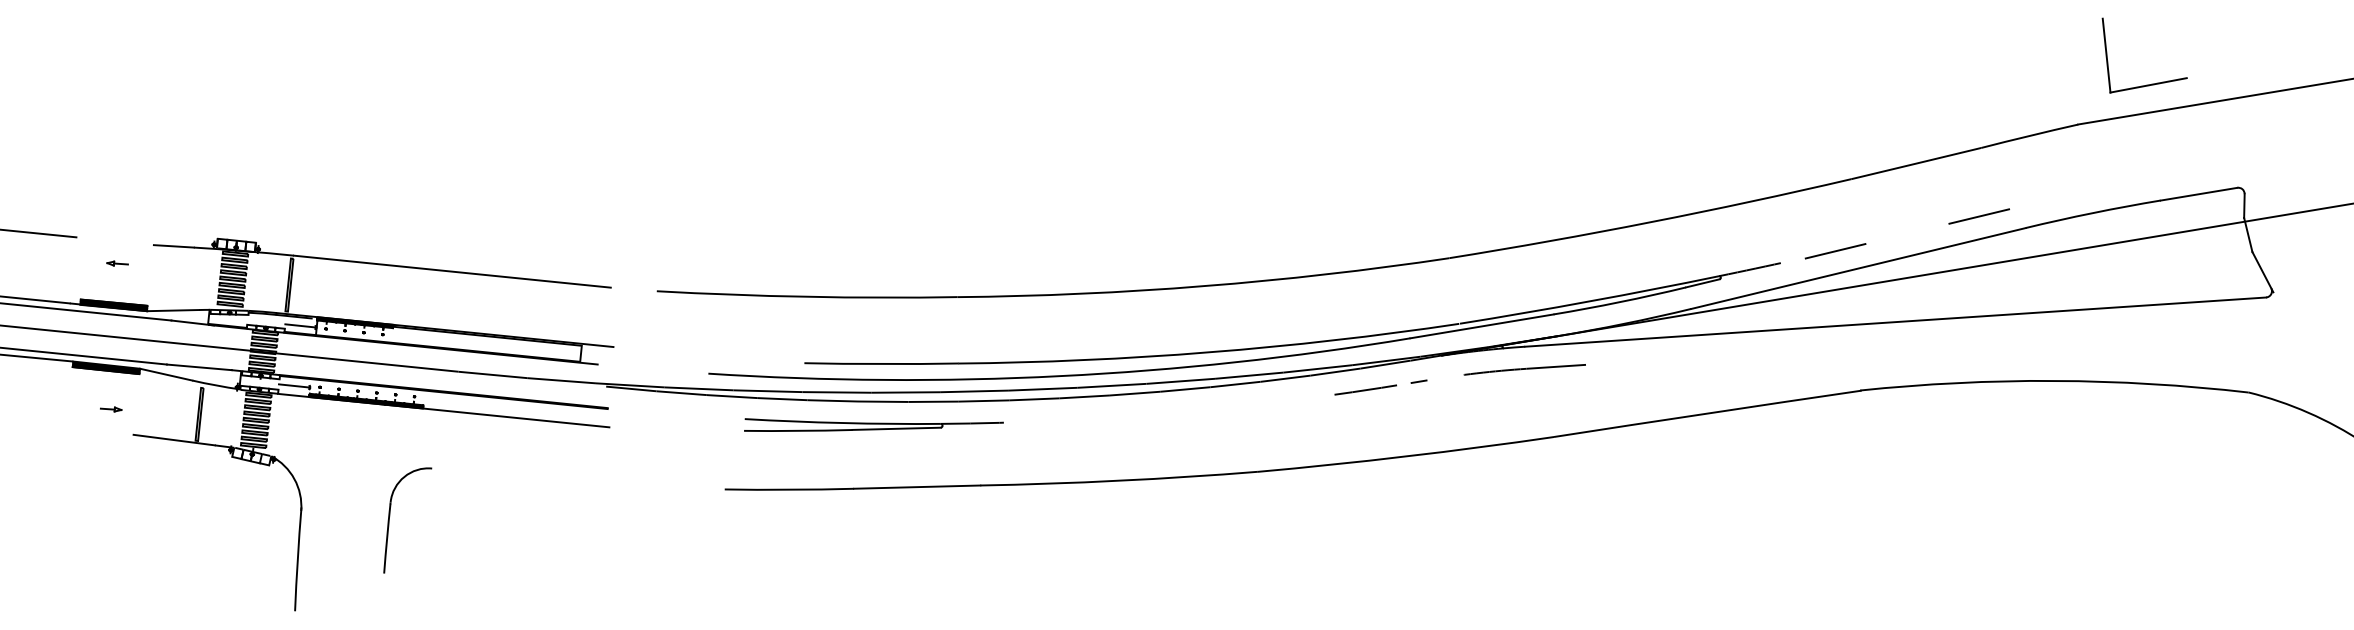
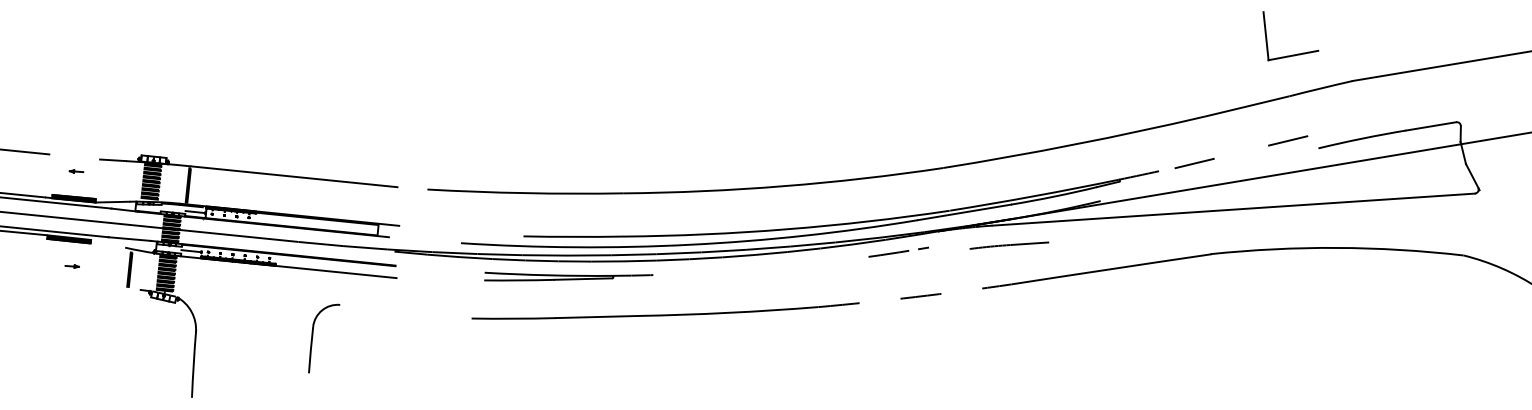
part: (2147, 83) -> (1292, 54), moved
line: (1858, 268) -> (1209, 174), removed
line: (1524, 369) -> (1009, 245), moved
line: (166, 374) -> (108, 243), removed
line: (172, 440) -> (112, 286), removed
arc: (1406, 457) -> (915, 297), solid -> dashed
part: (391, 517) -> (313, 336), moved

